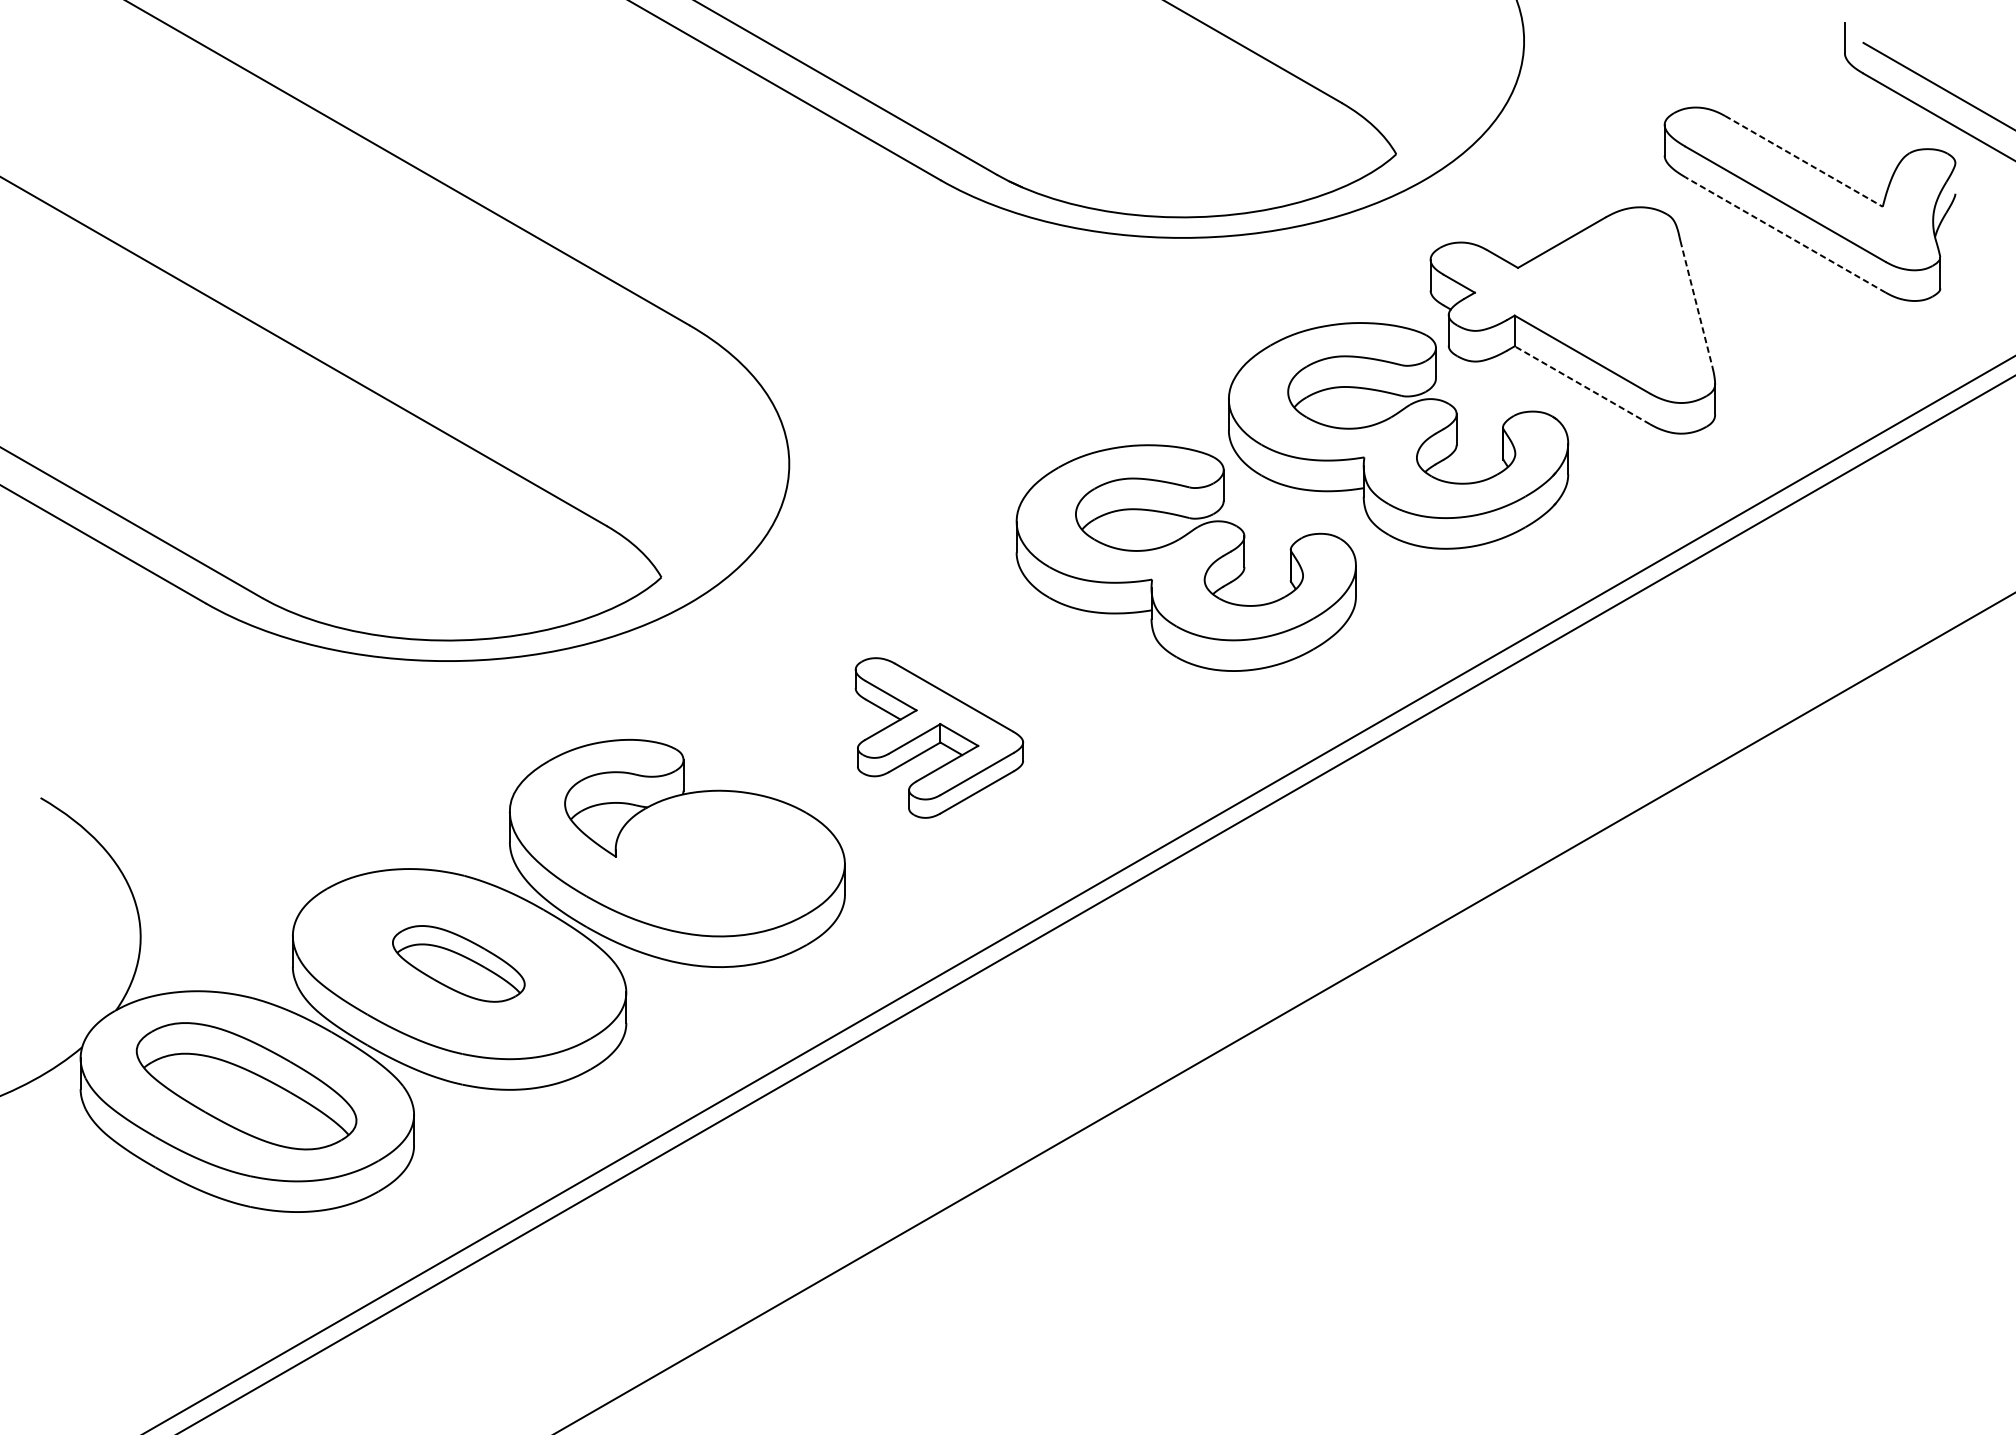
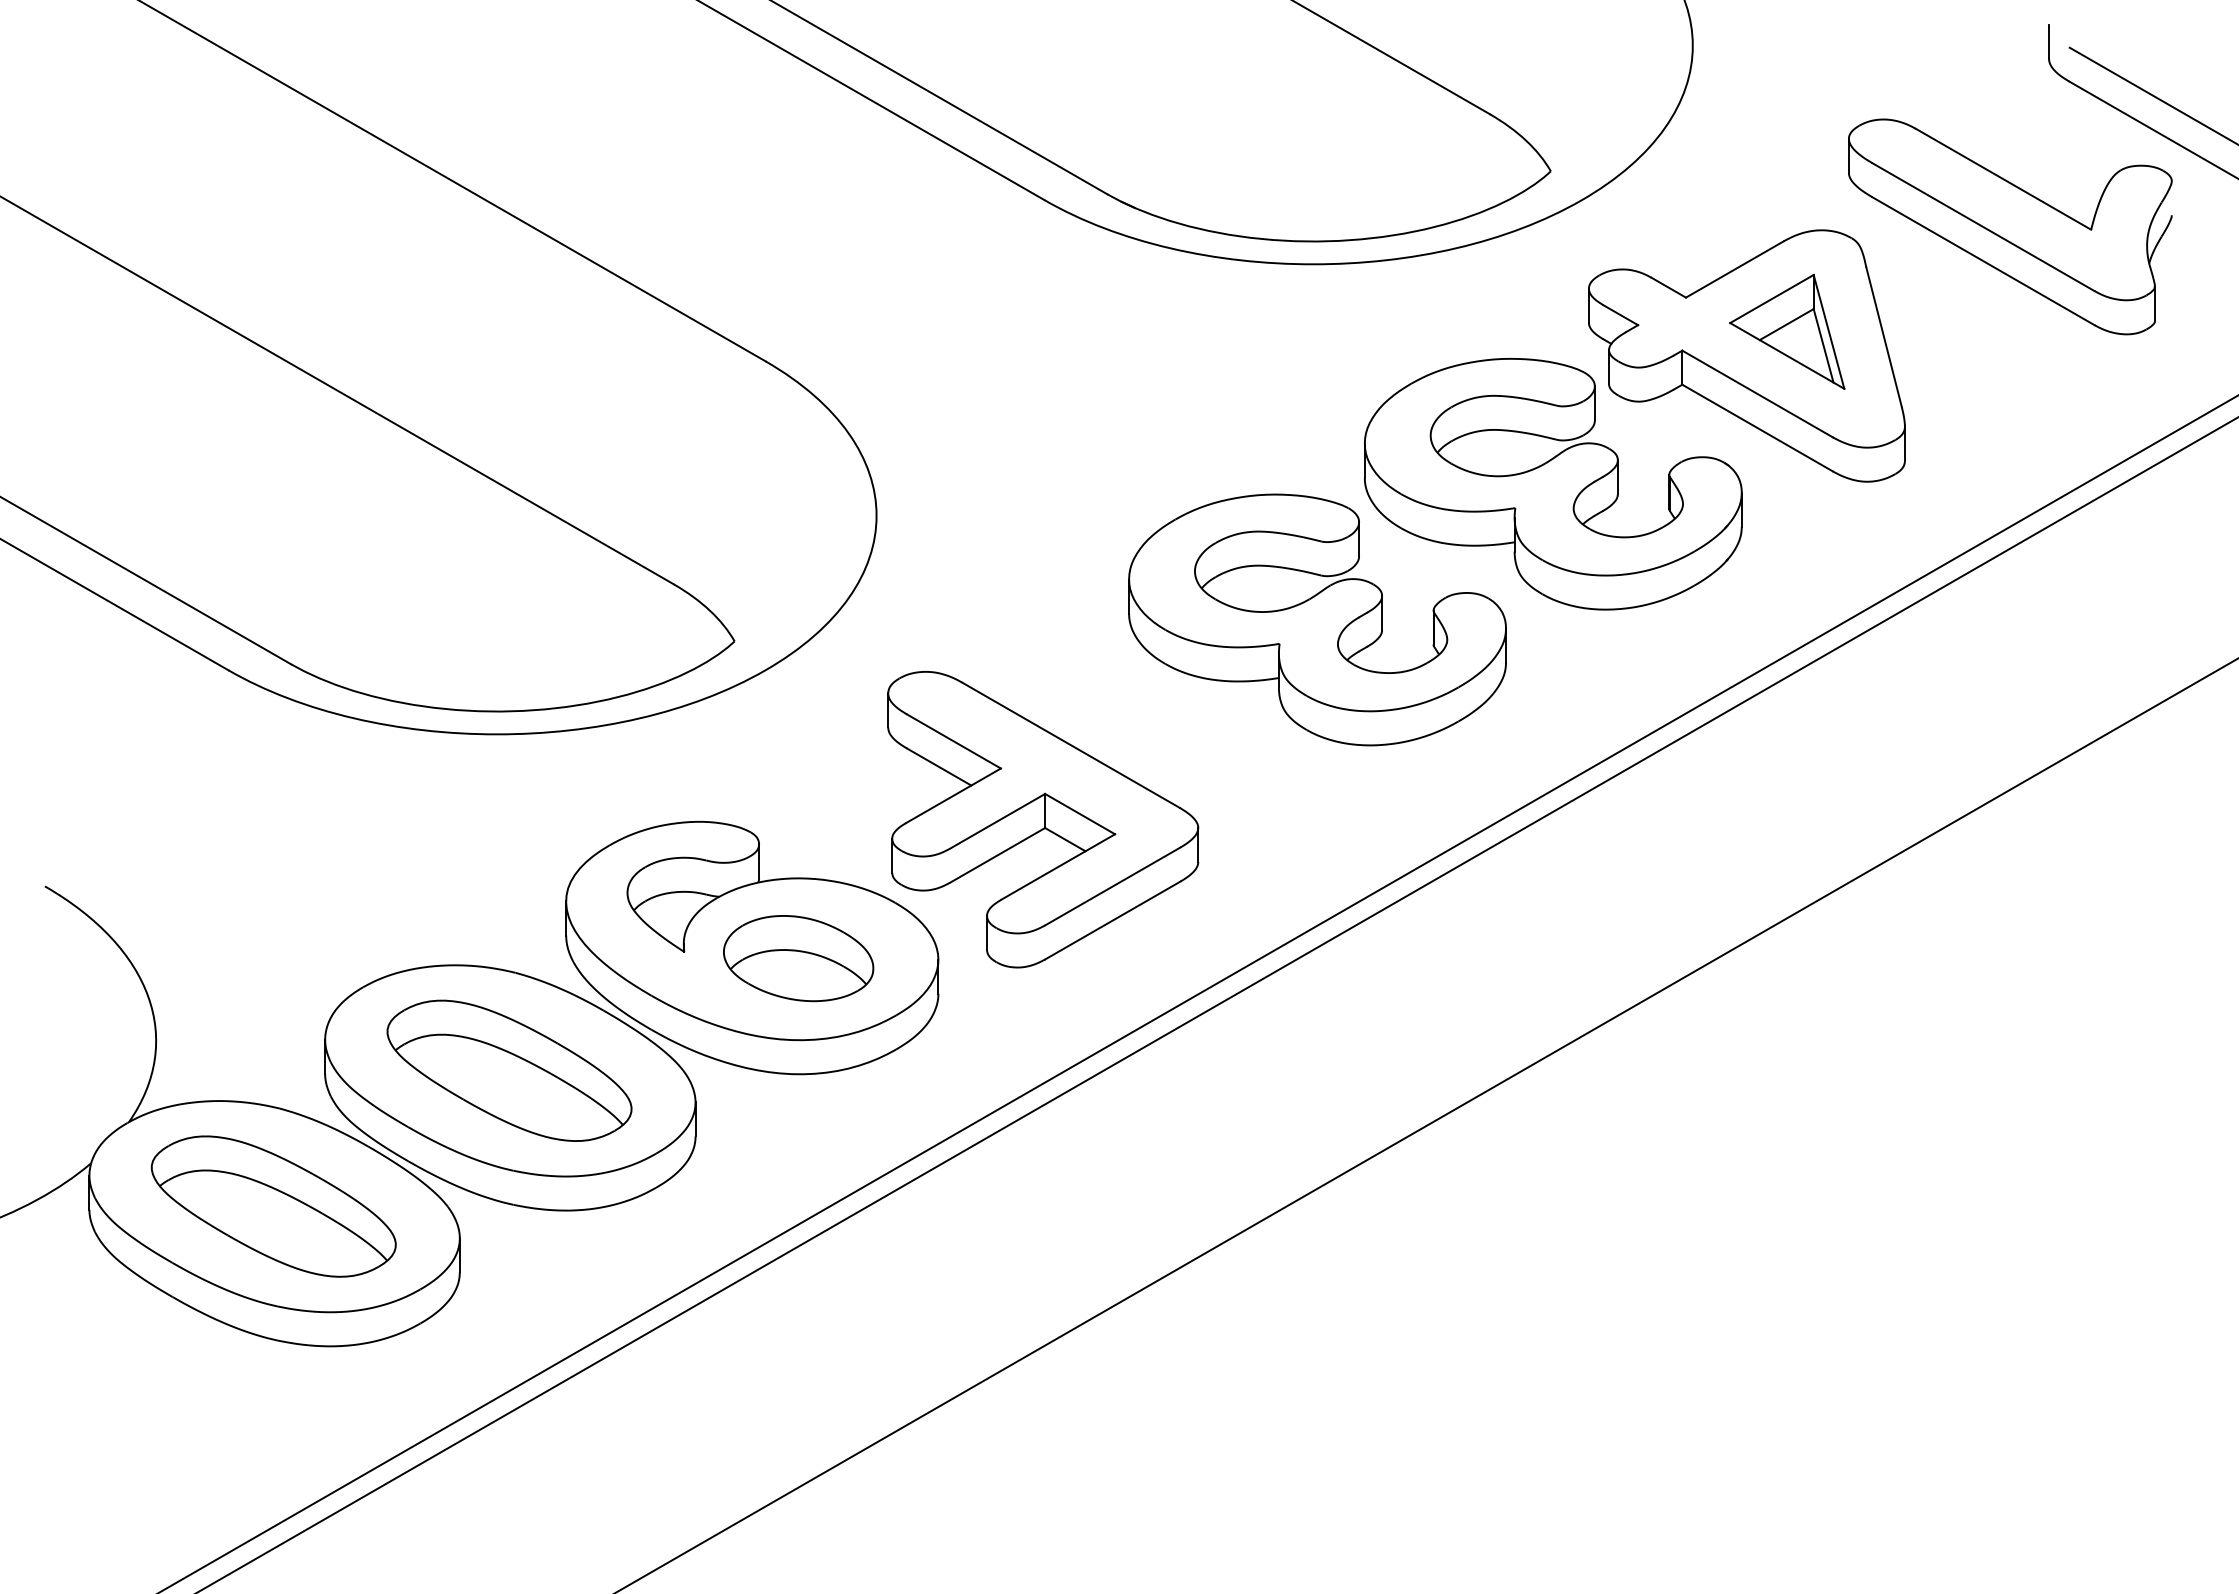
line: (1804, 161) -> (2004, 179), dashed -> solid
line: (1784, 234) -> (1982, 260), dashed -> solid
part: (1609, 298) -> (1787, 331), added
line: (1696, 303) -> (1884, 337), dashed -> solid
line: (1582, 385) -> (1757, 428), dashed -> solid
part: (939, 737) -> (1043, 819), size x1.67
part: (719, 862) -> (798, 958), added
part: (458, 963) -> (509, 1070), size x1.67

